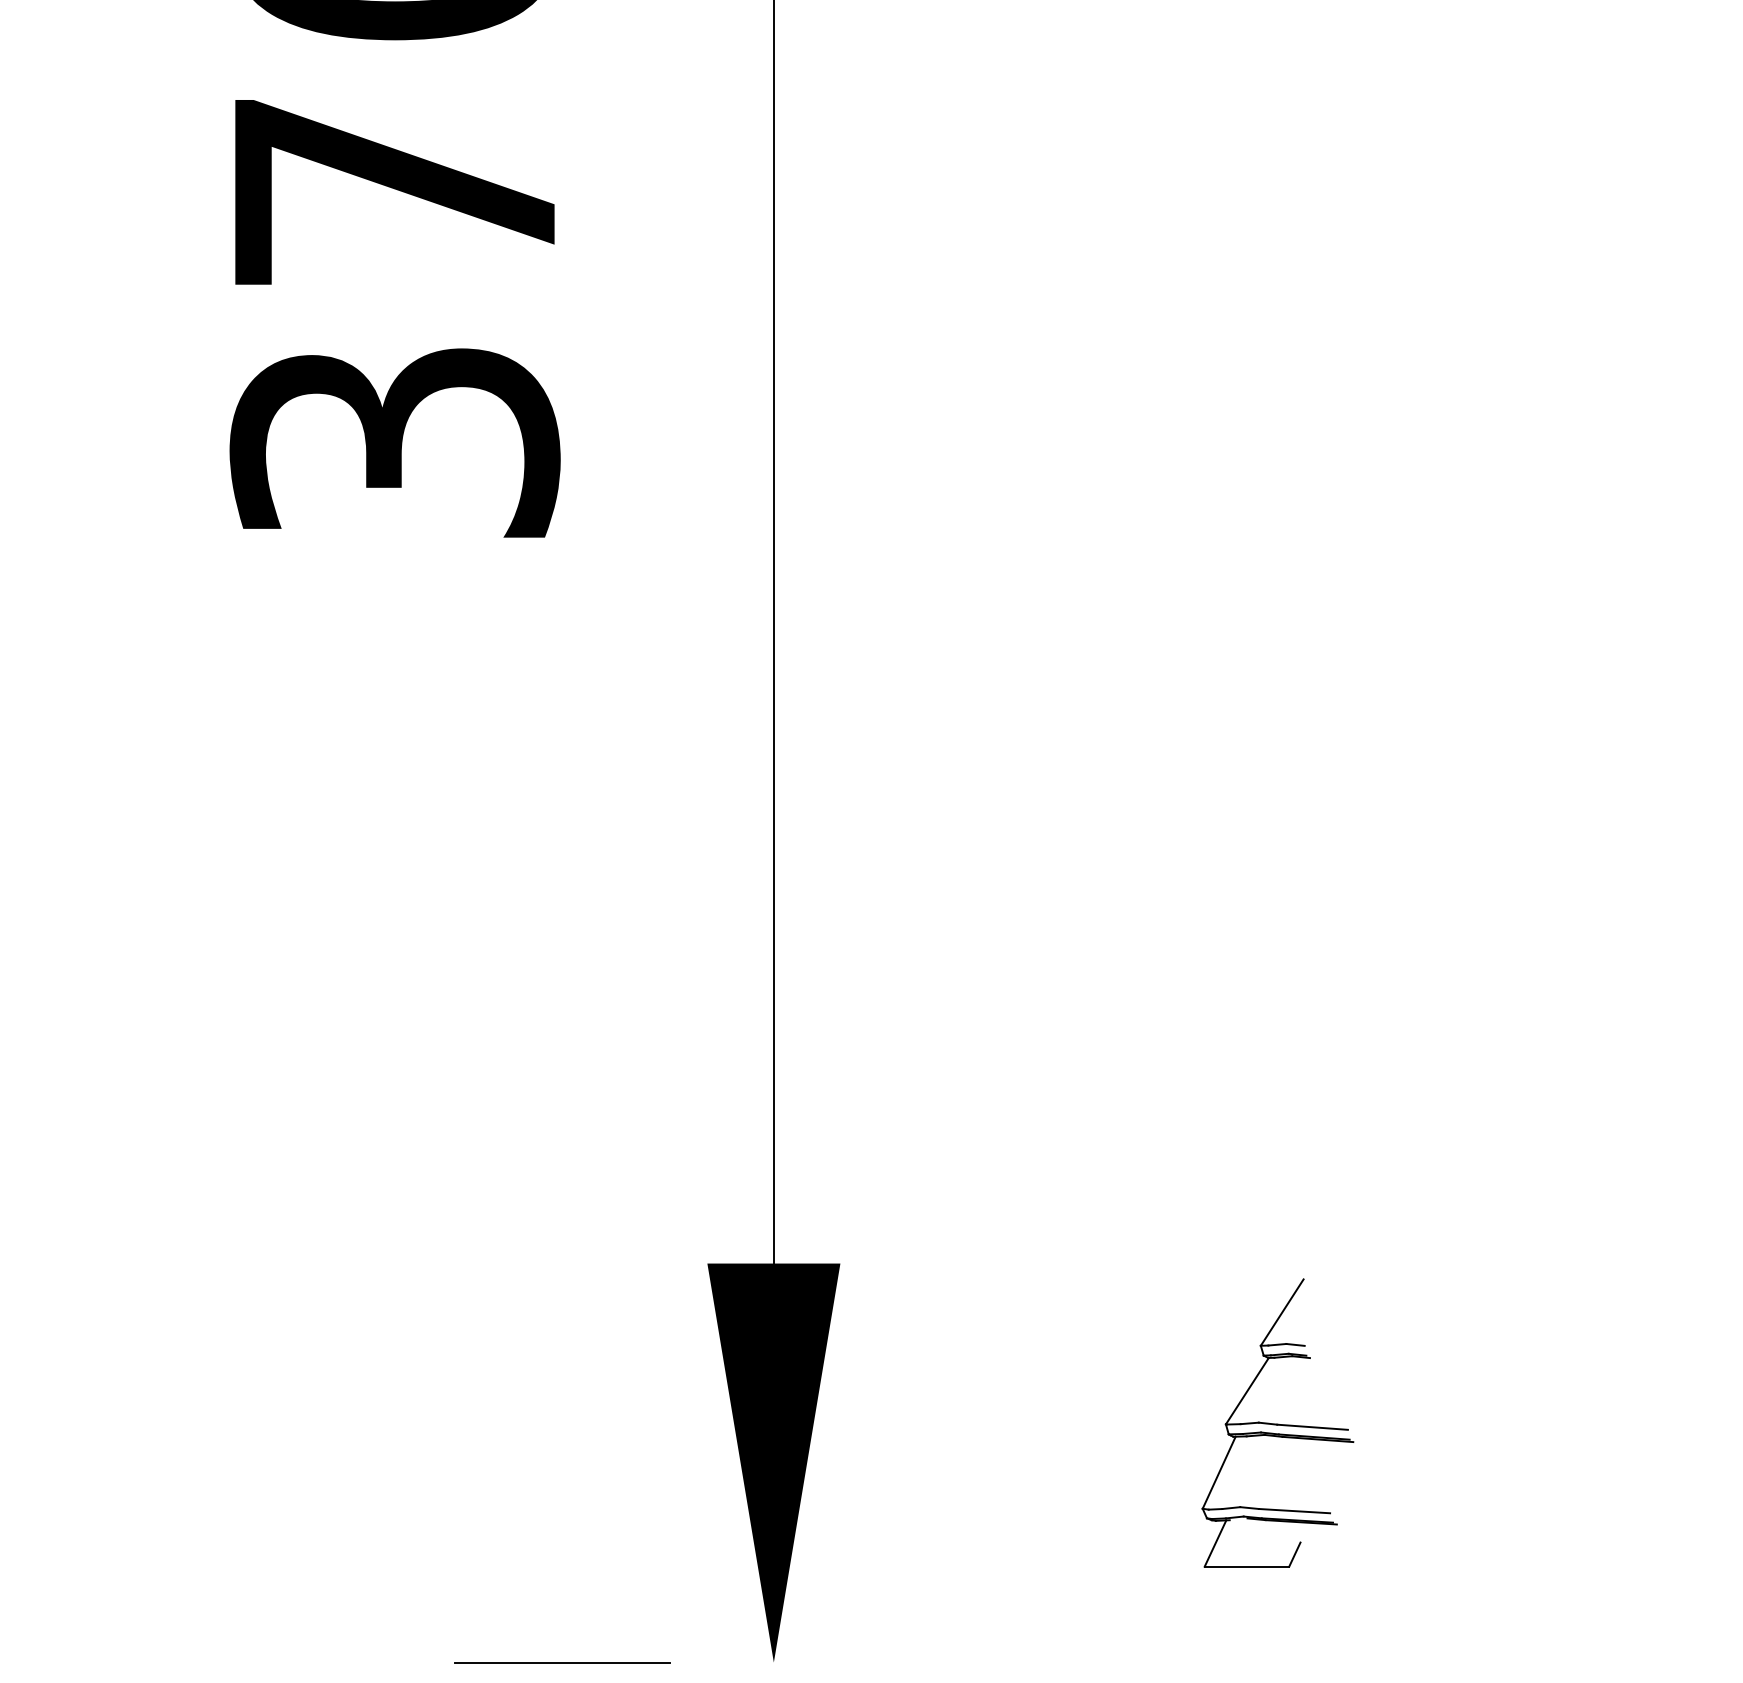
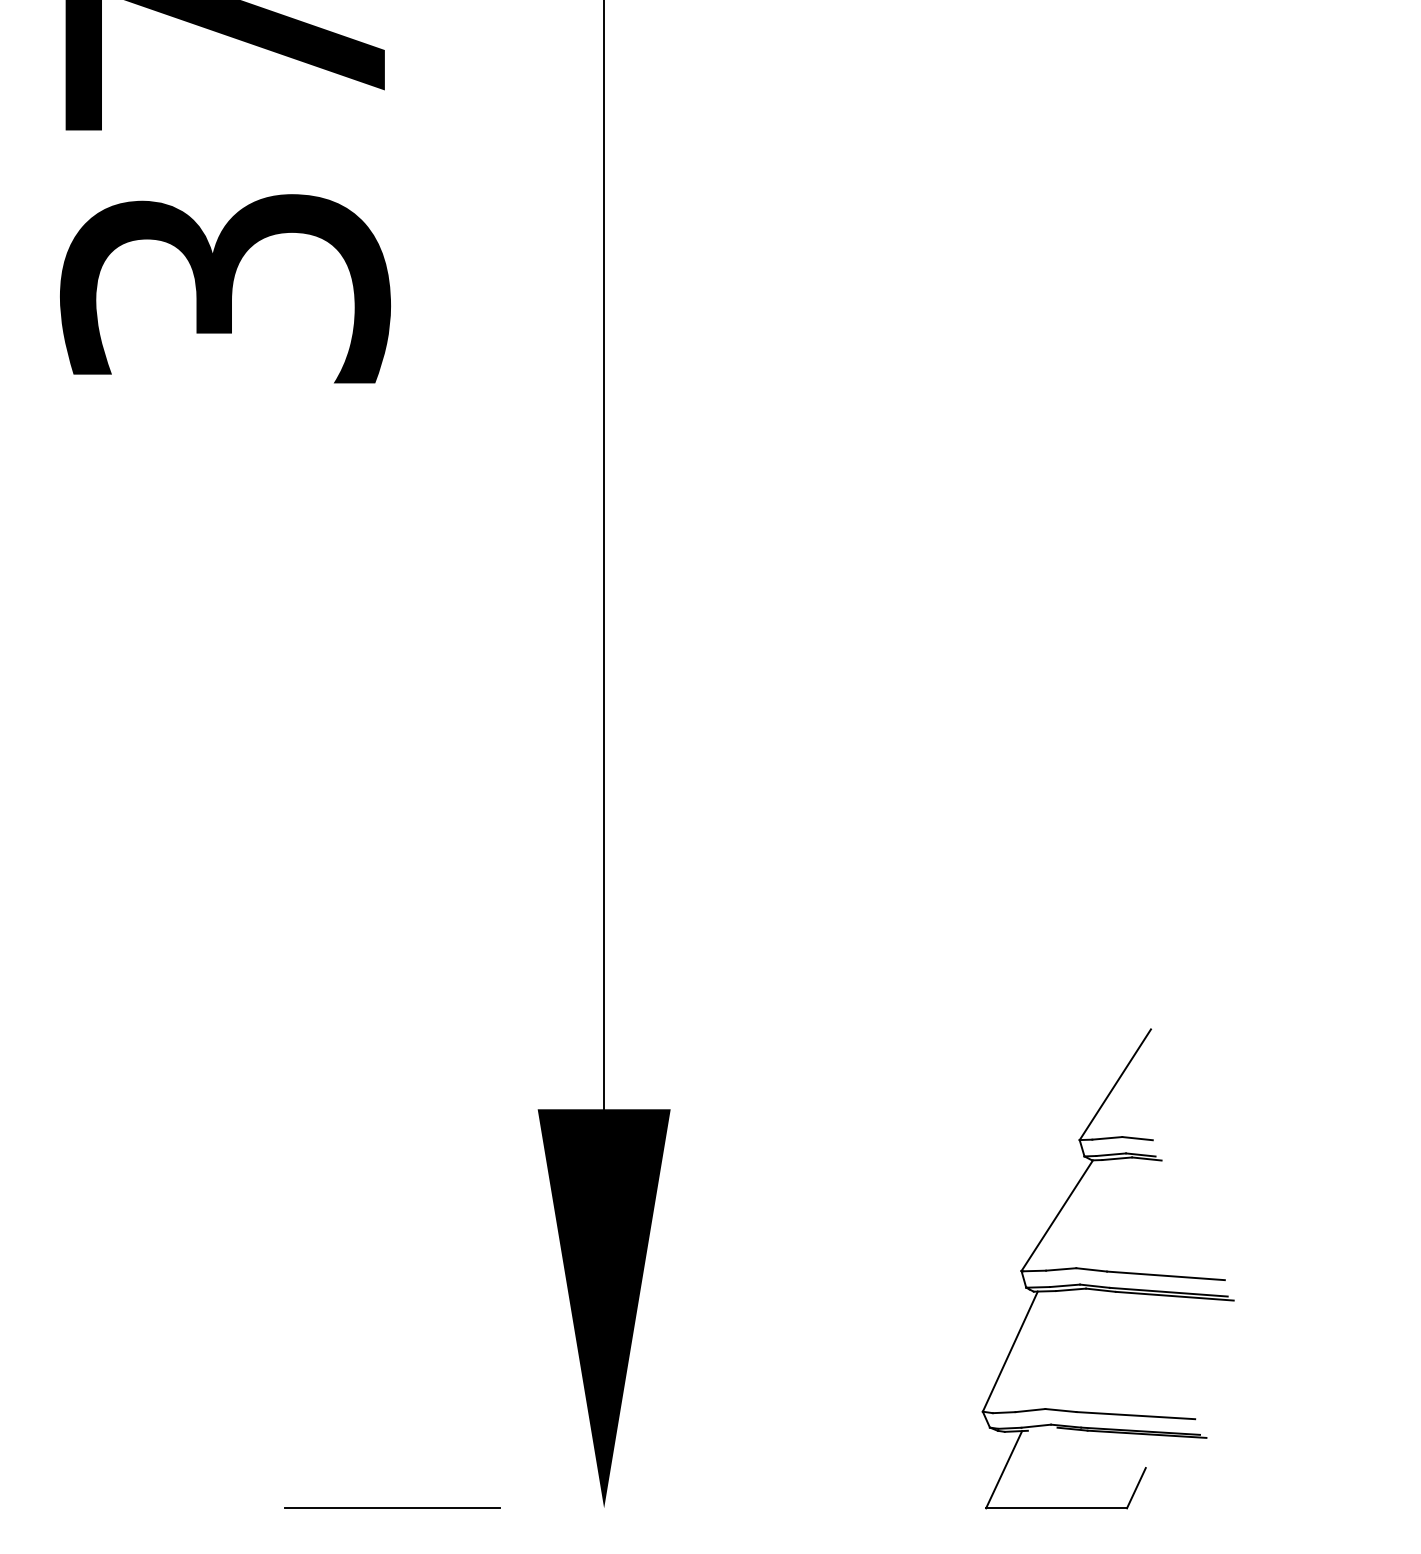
part: (1277, 1422) -> (1107, 1268), size x1.67

